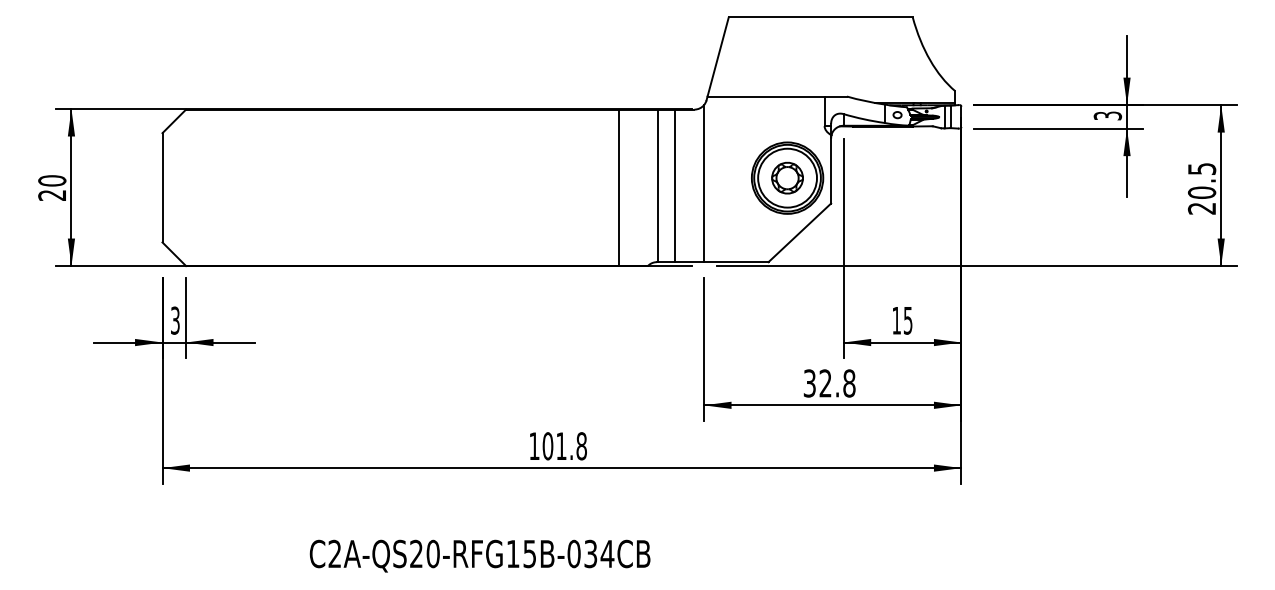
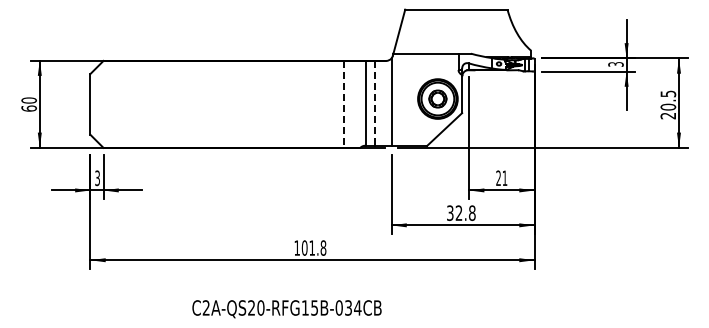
line: (675, 186) -> (375, 103), solid -> dashed
line: (619, 187) -> (344, 104), solid -> dashed
text: (51, 195) -> (28, 108), 20 -> 60
text: (901, 321) -> (501, 178), 15 -> 21
text: (479, 556) -> (286, 309), moved

